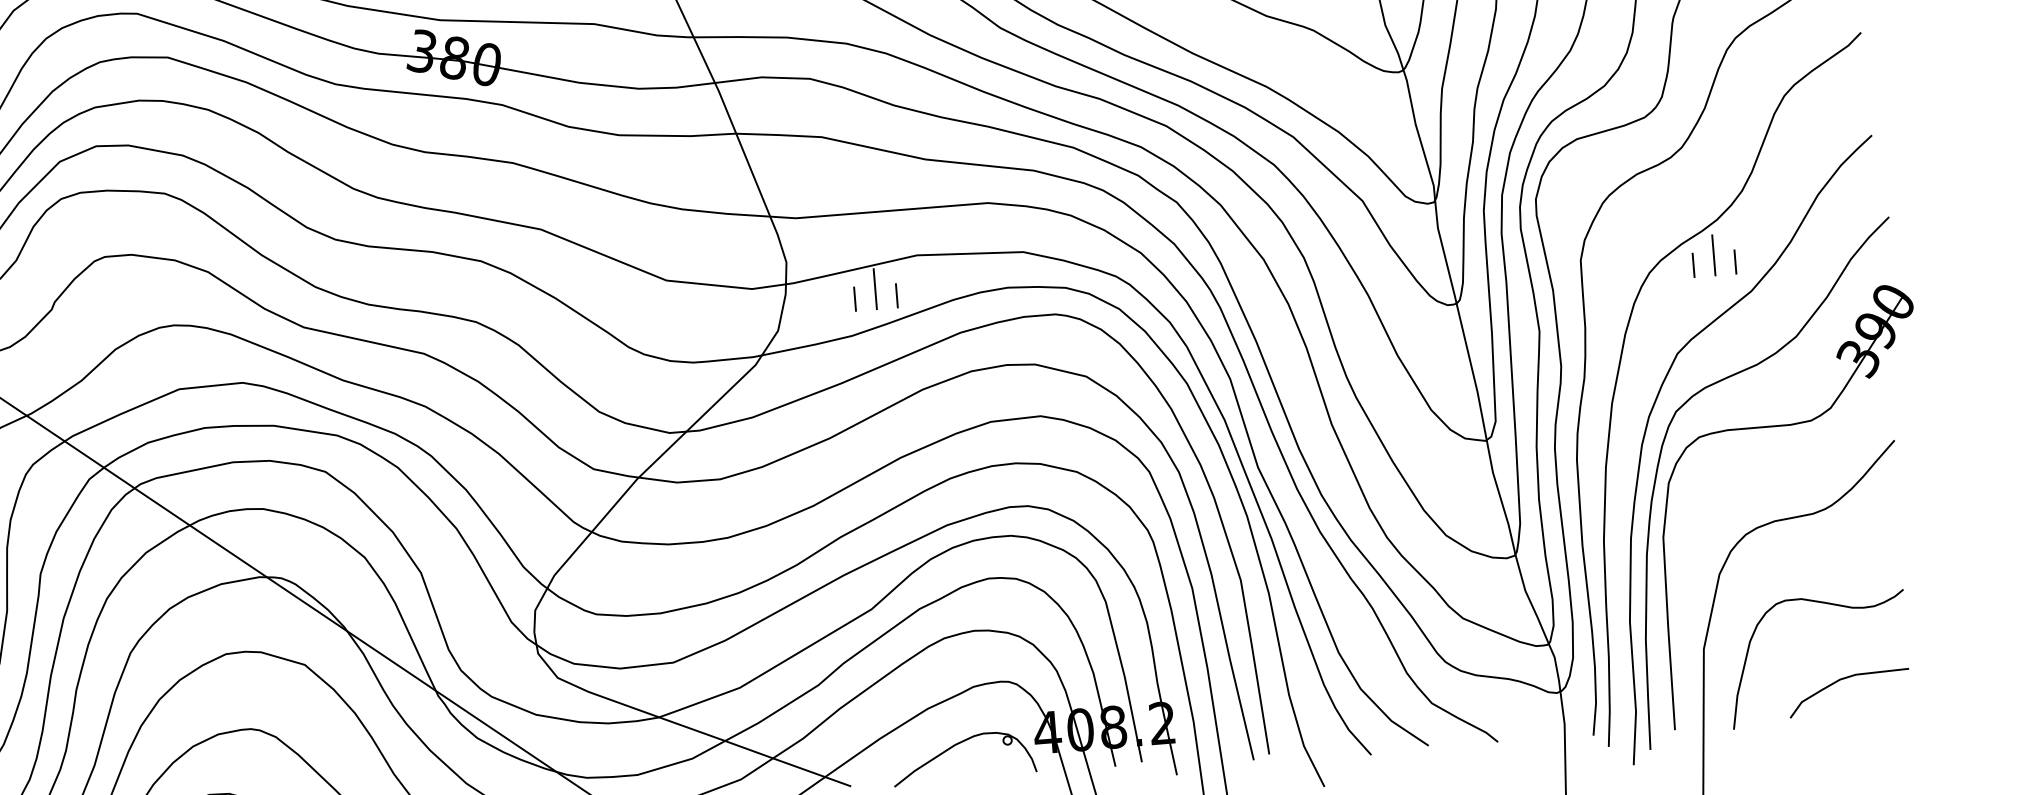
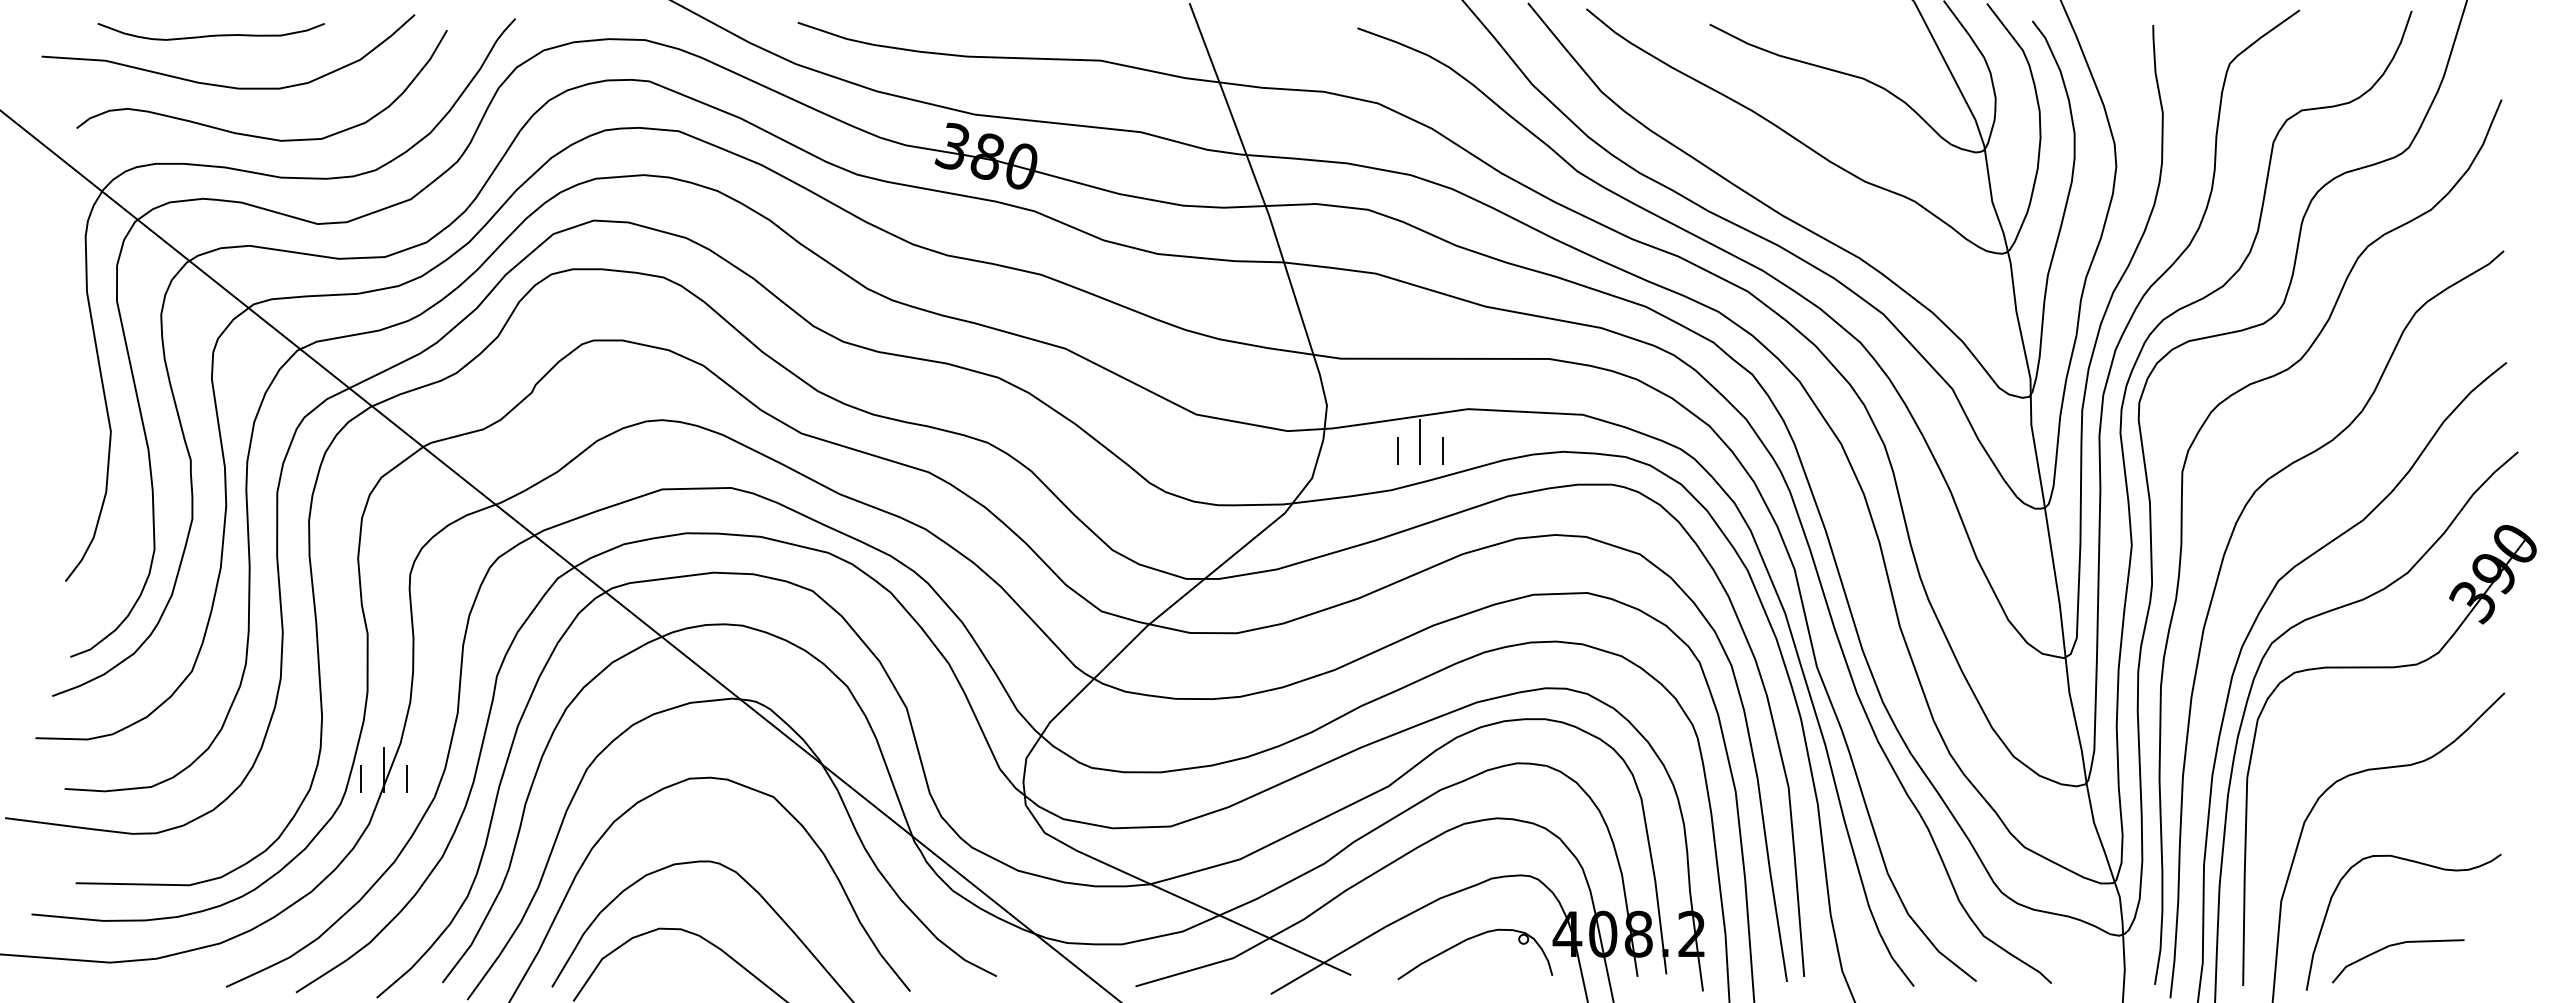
part: (1713, 254) -> (2325, 477), removed
curve: (1846, 678) -> (2396, 945), moved

